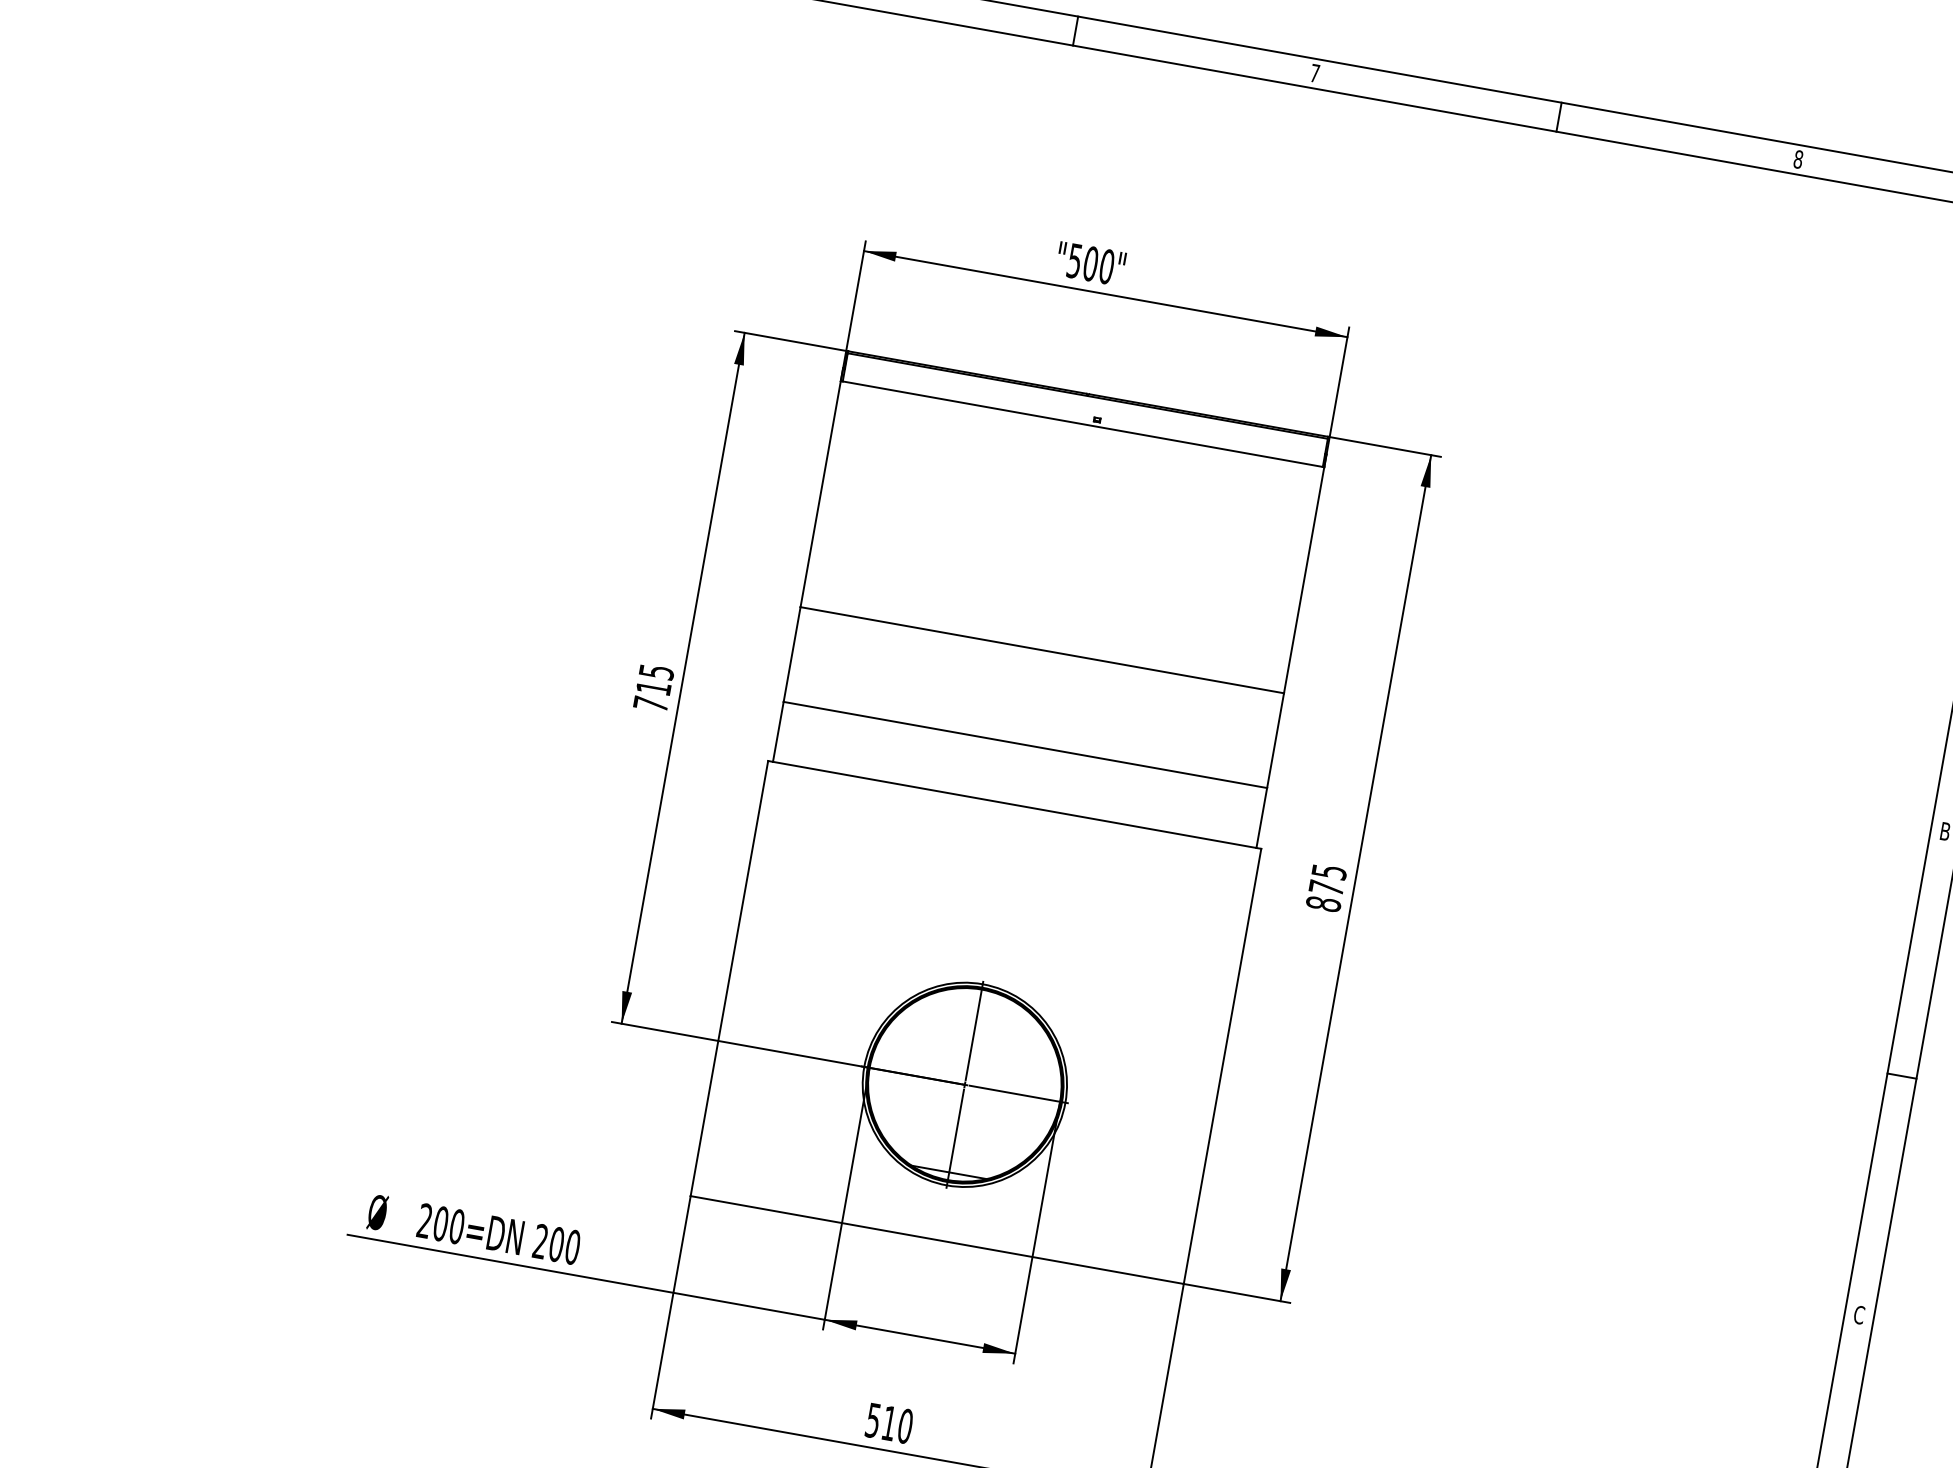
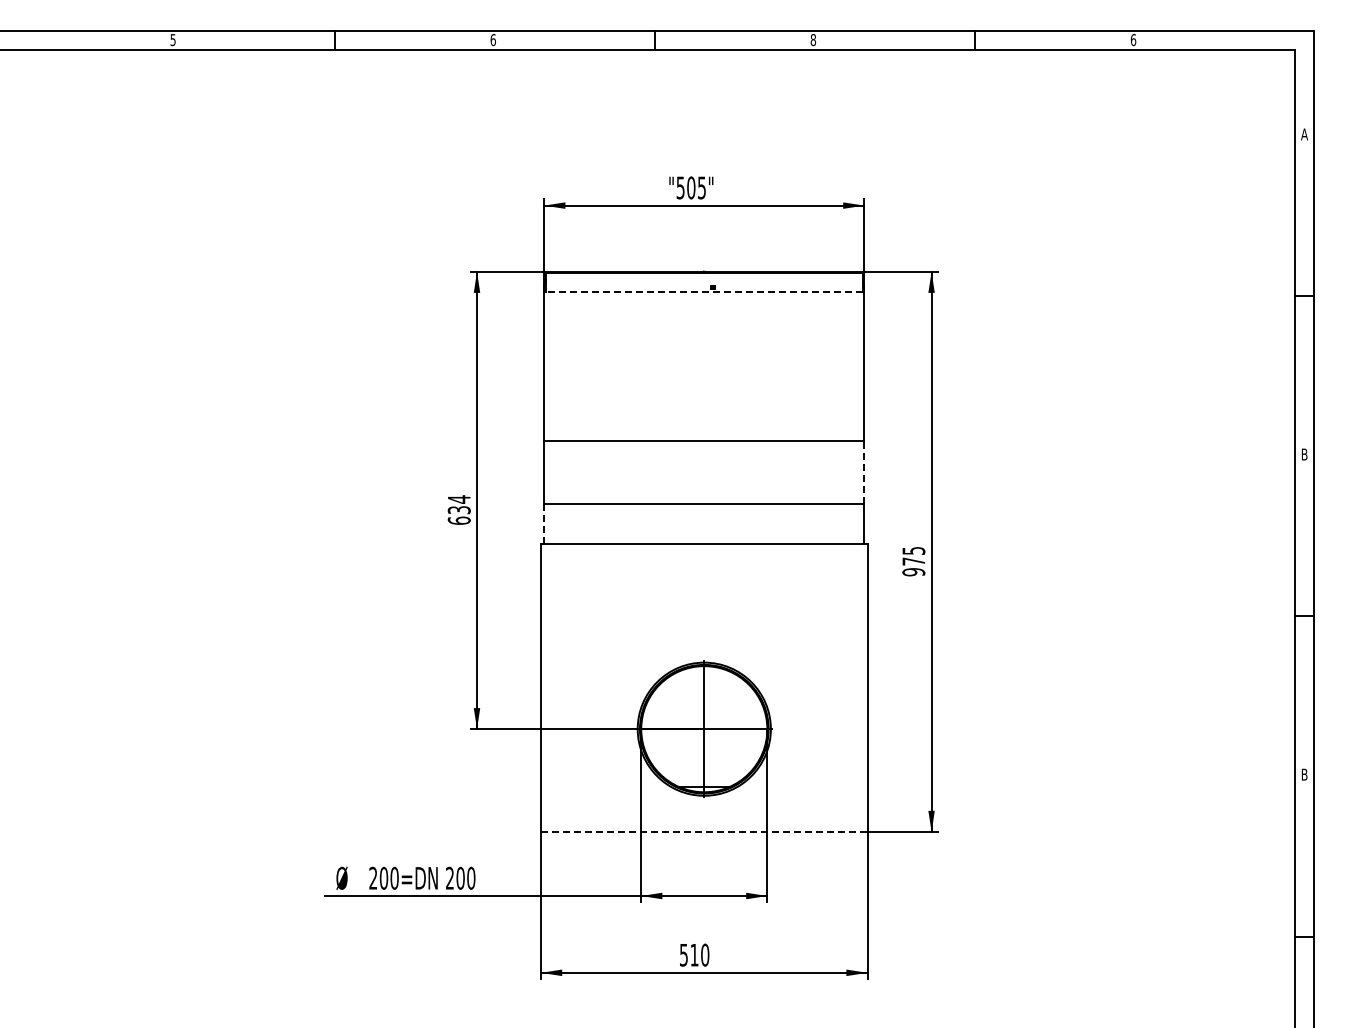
text: (1315, 74) -> (813, 40), 7 -> 8
text: (1798, 158) -> (1133, 39), 8 -> 6
text: (1106, 265) -> (701, 187), "500" -> "505"
line: (1082, 423) -> (704, 291), solid -> dashed
text: (652, 686) -> (458, 509), 715 -> 634
line: (778, 732) -> (544, 524), solid -> dashed
line: (1275, 740) -> (864, 472), solid -> dashed
text: (1322, 904) -> (913, 572), 875 -> 975
line: (937, 1239) -> (704, 831), solid -> dashed
text: (1859, 1314) -> (1304, 774), C -> B

